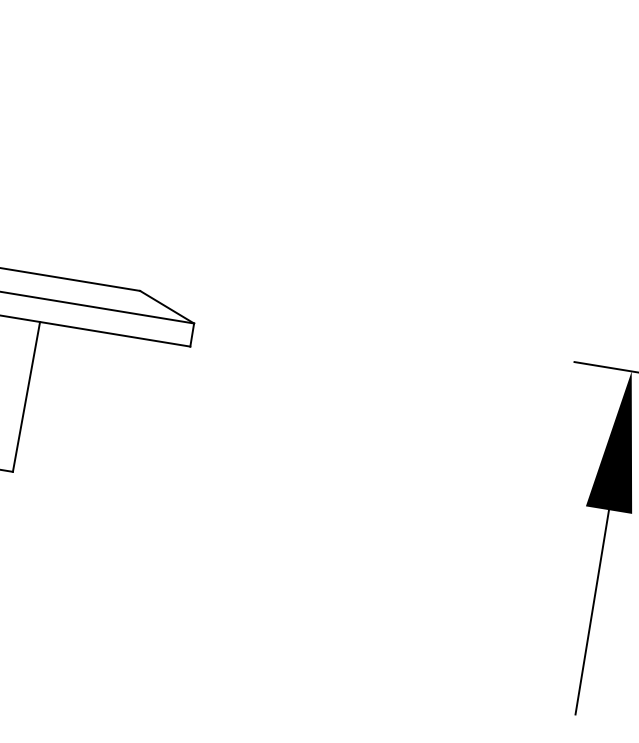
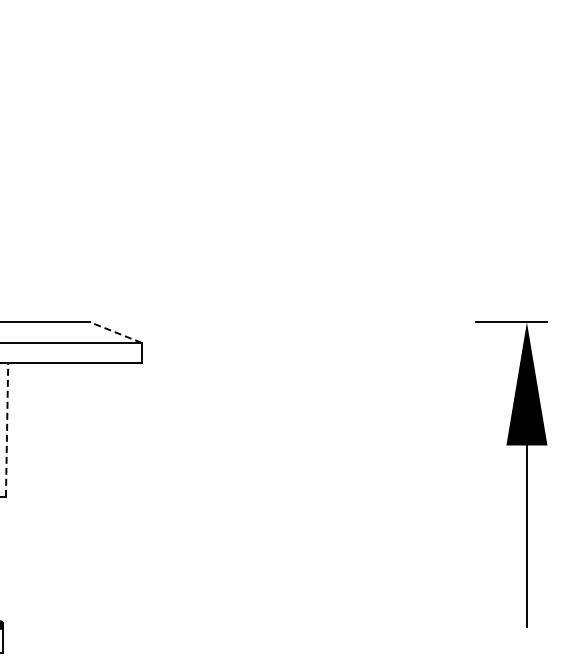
line: (167, 307) -> (116, 332), solid -> dashed
line: (26, 397) -> (7, 430), solid -> dashed

